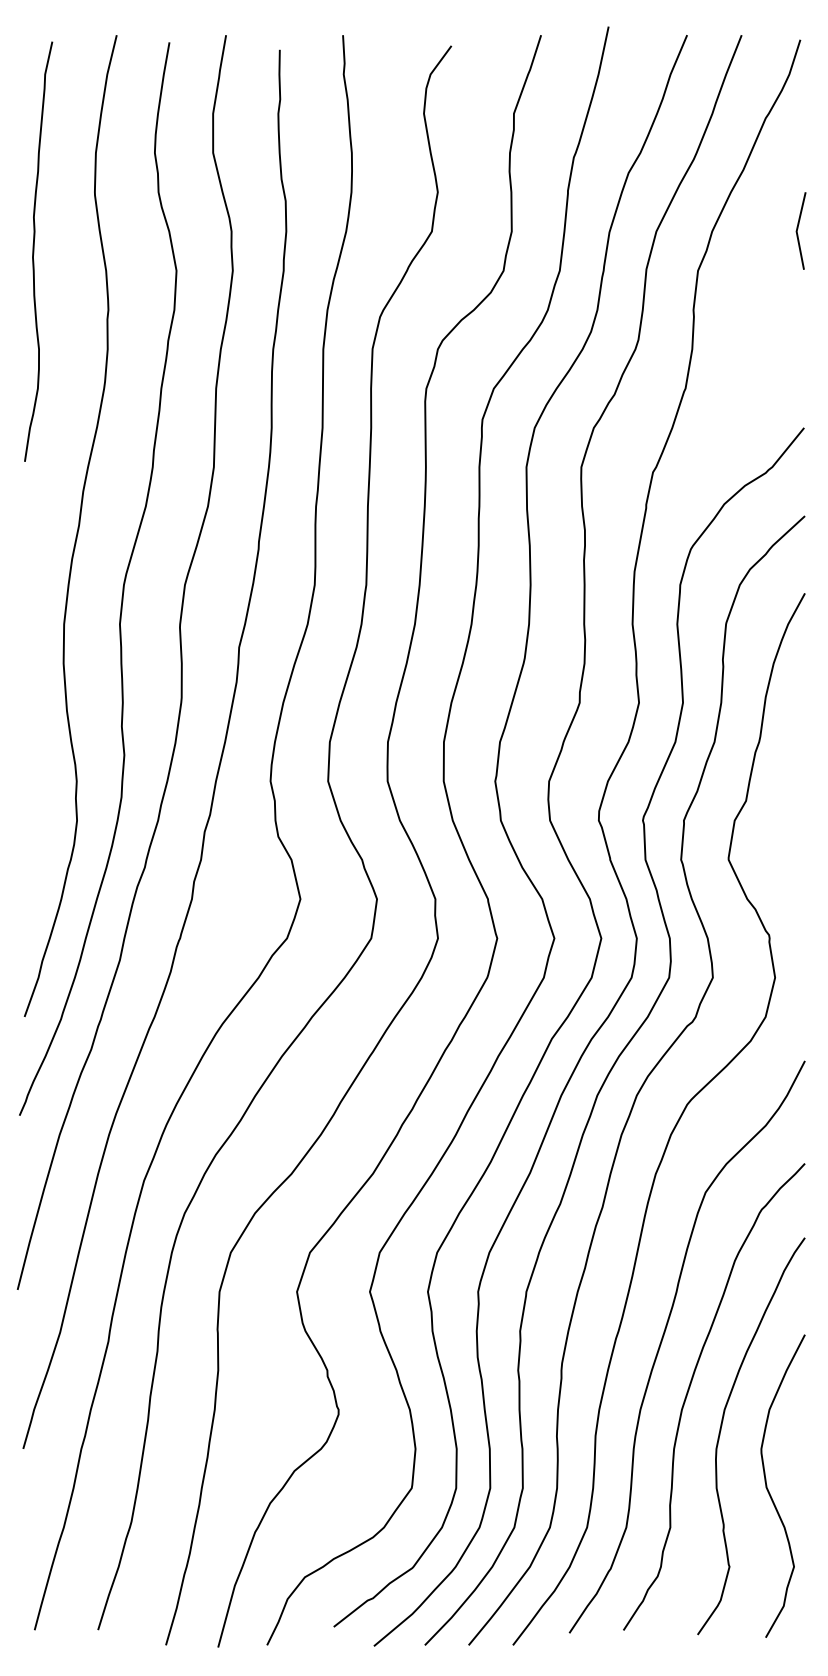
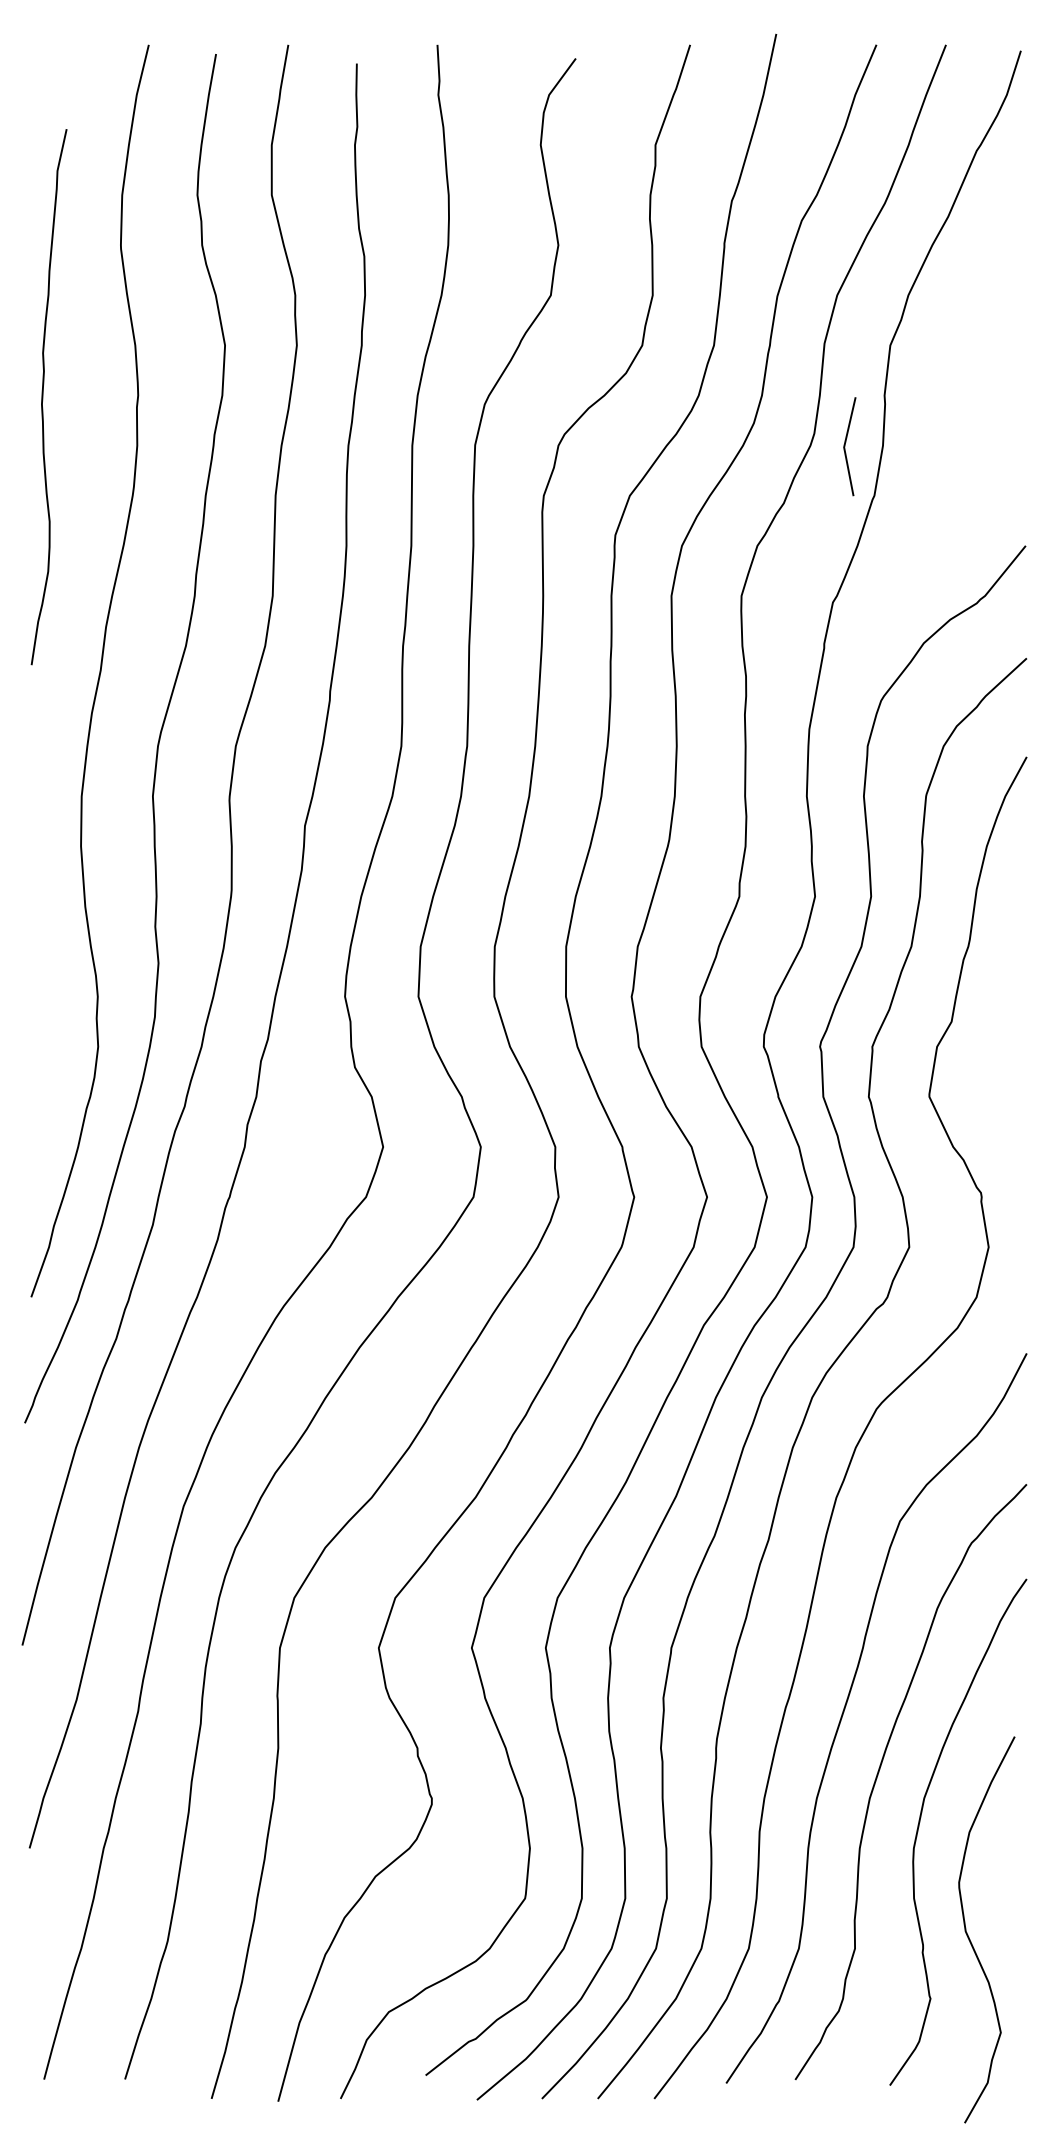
line: (797, 230) -> (845, 446), moved
curve: (34, 252) -> (43, 397), moved
curve: (768, 1489) -> (968, 1934), moved

